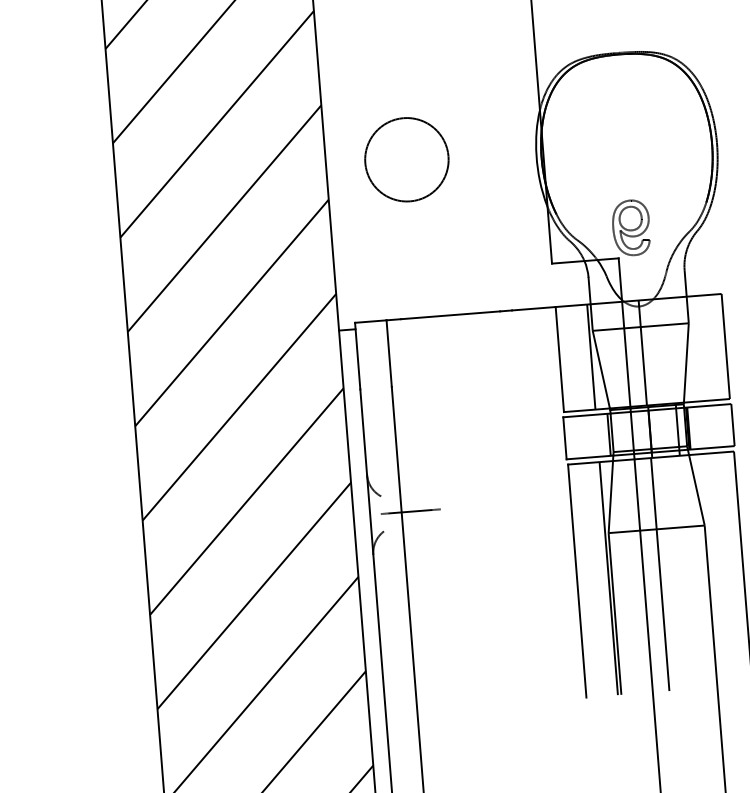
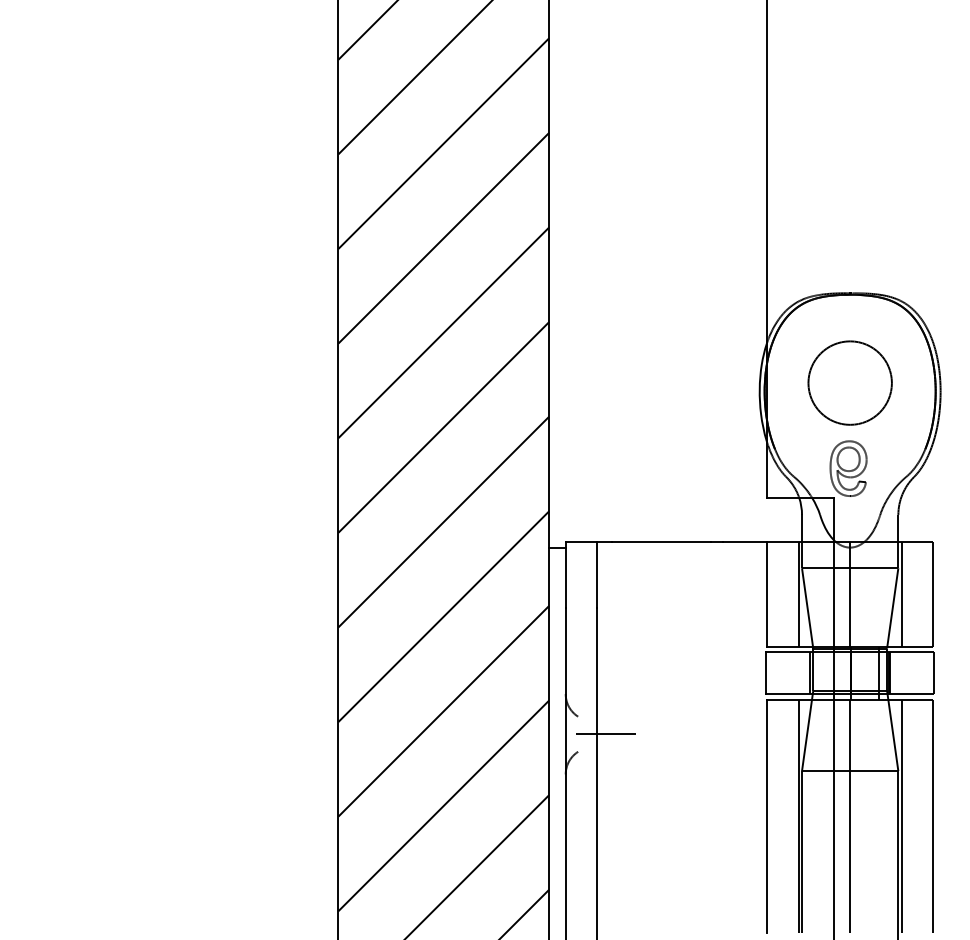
circle: (406, 159) -> (849, 382), moved
line: (693, 348) -> (901, 593), added
line: (711, 570) -> (901, 816), added

